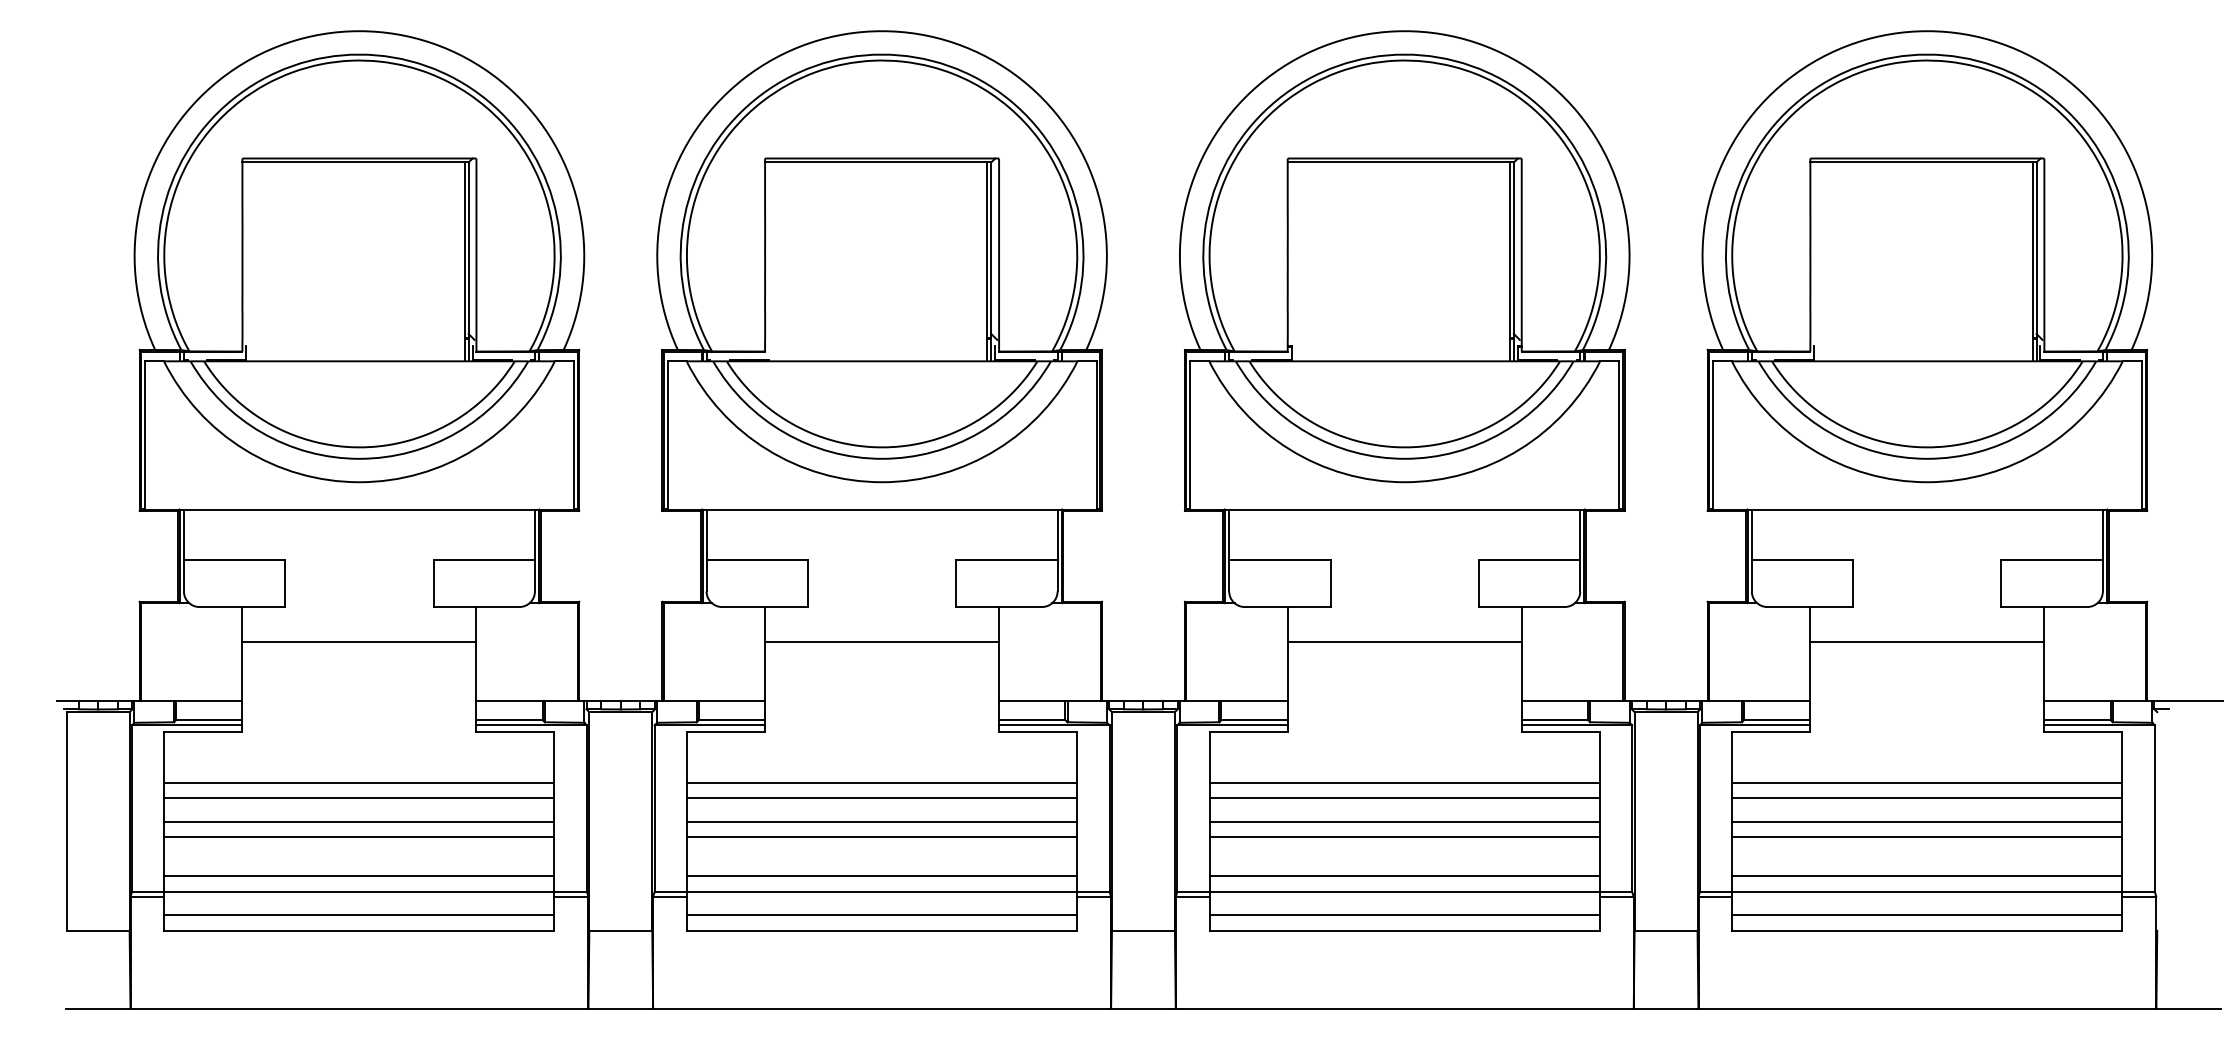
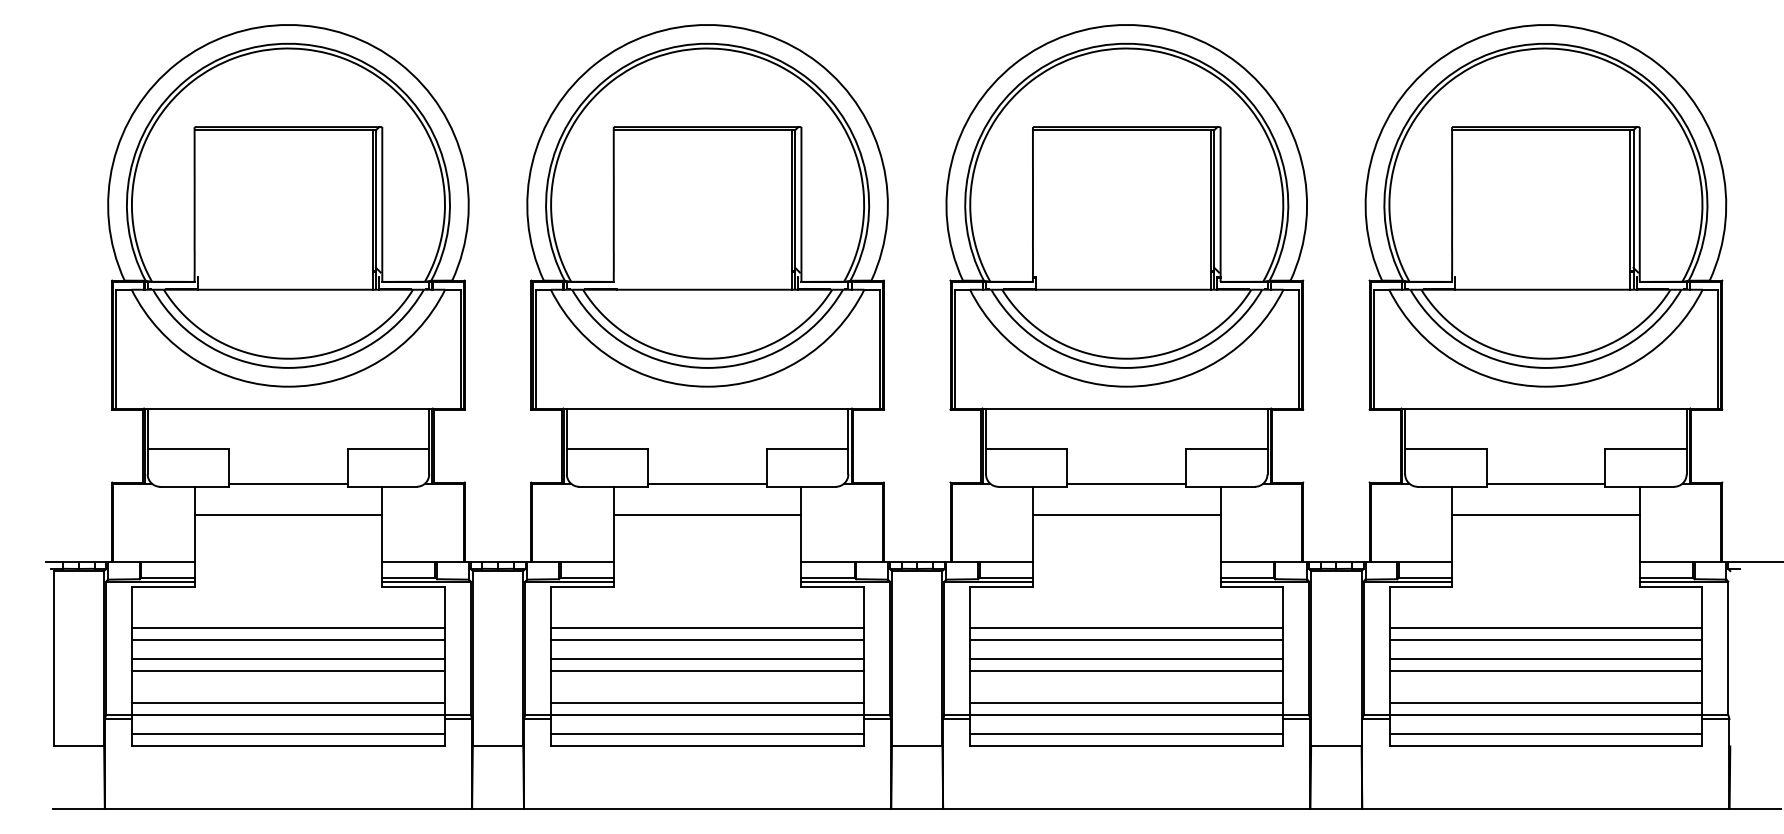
line: (359, 603) -> (288, 483), added
line: (881, 603) -> (707, 483), added
line: (1404, 603) -> (1126, 483), added
line: (1927, 603) -> (1546, 483), added

